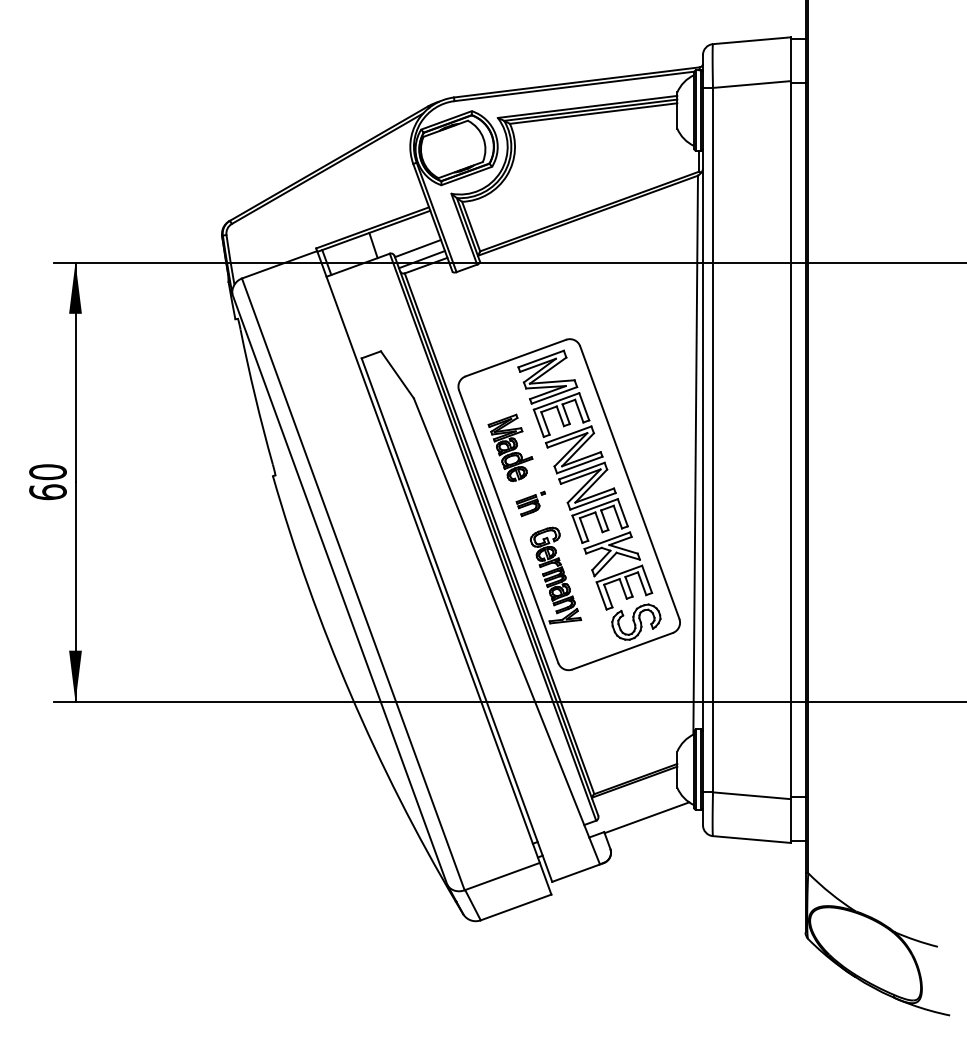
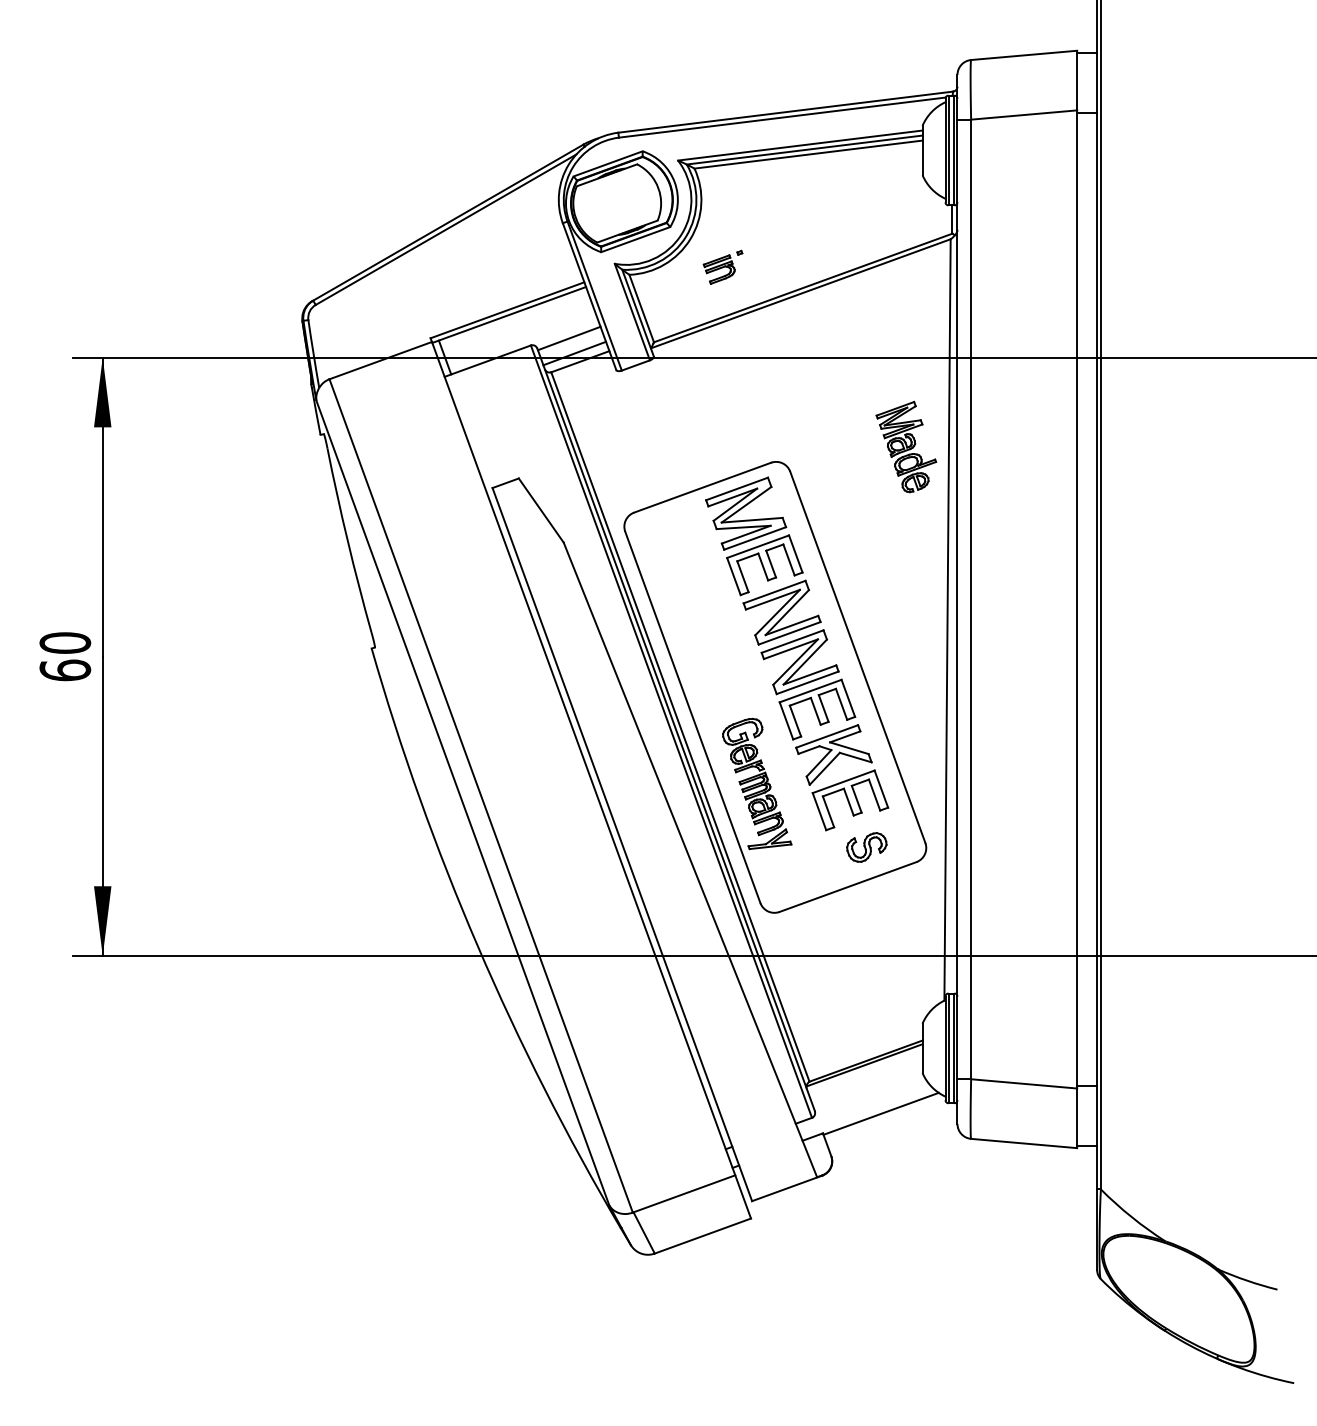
line: (373, 245) -> (508, 334), removed
part: (510, 447) -> (906, 446), moved
part: (530, 503) -> (722, 266), moved
part: (636, 622) -> (866, 847), size x0.6

